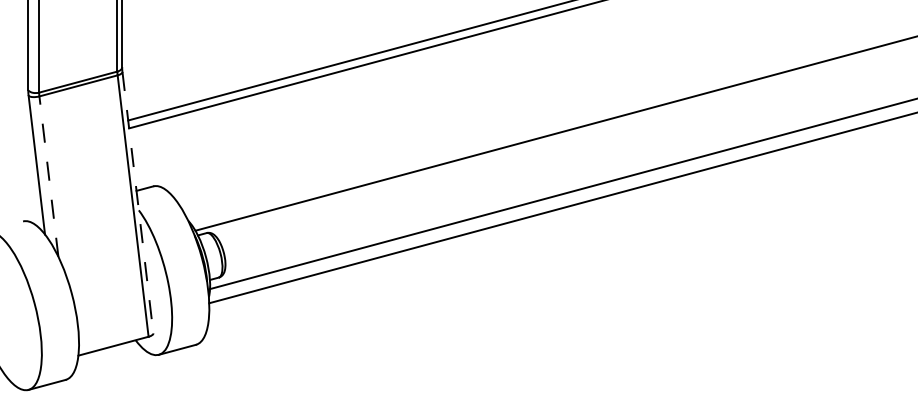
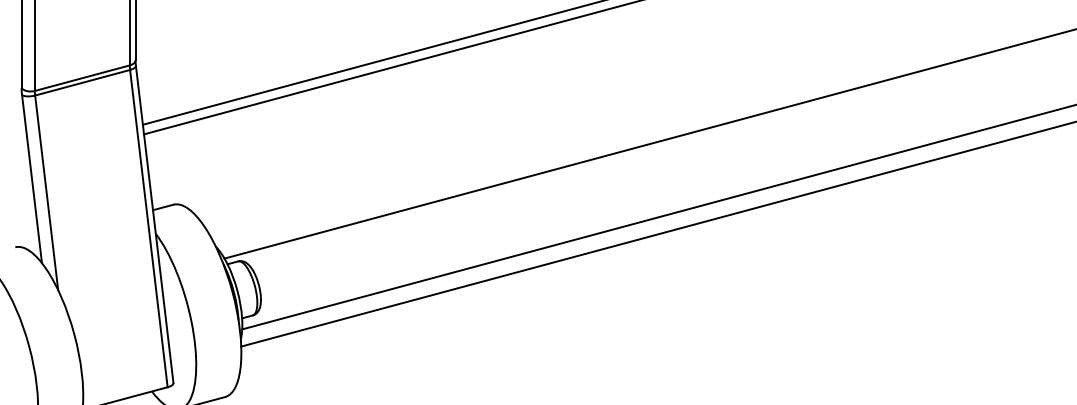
line: (48, 176) -> (46, 192), dashed -> solid
line: (137, 202) -> (154, 224), dashed -> solid

